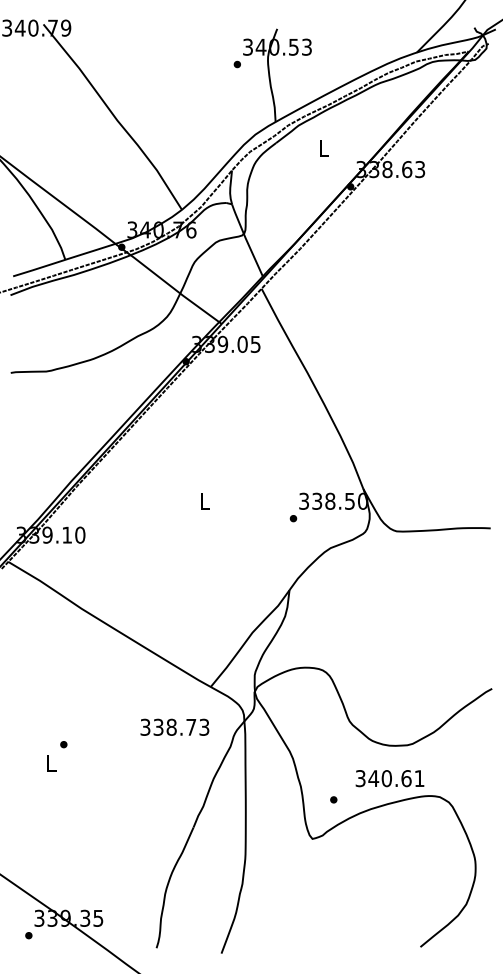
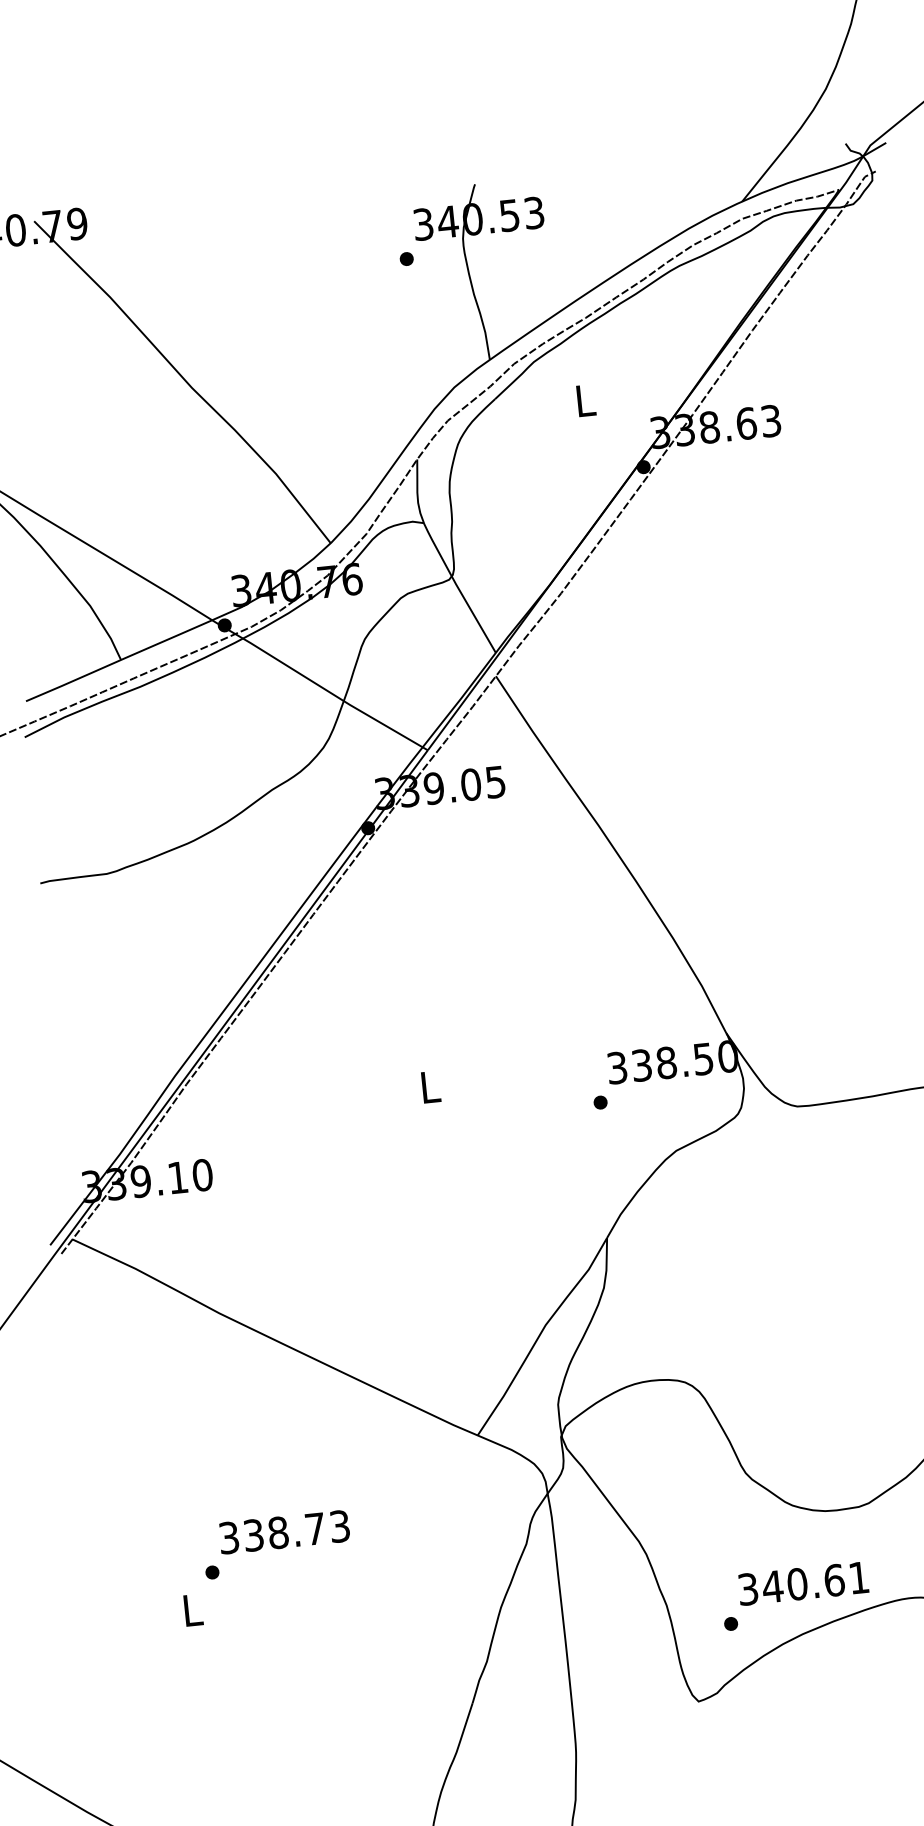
text: (174, 726) -> (283, 1530), moved
text: (389, 778) -> (802, 1583), moved

